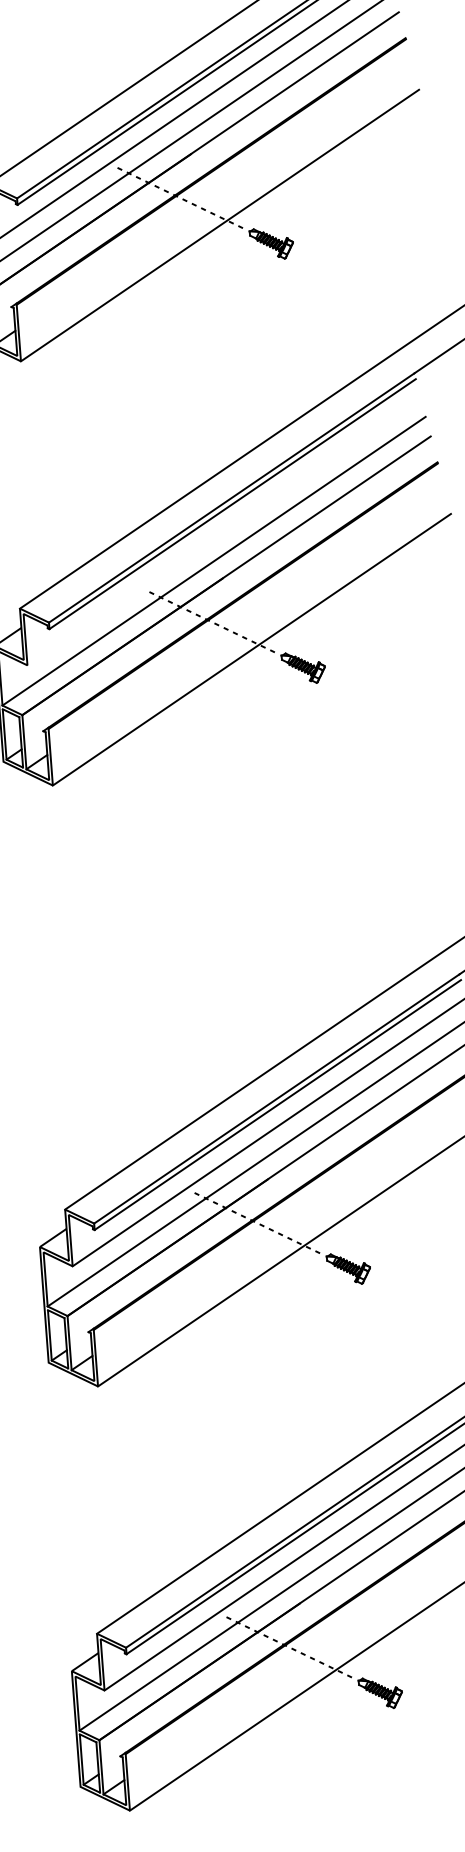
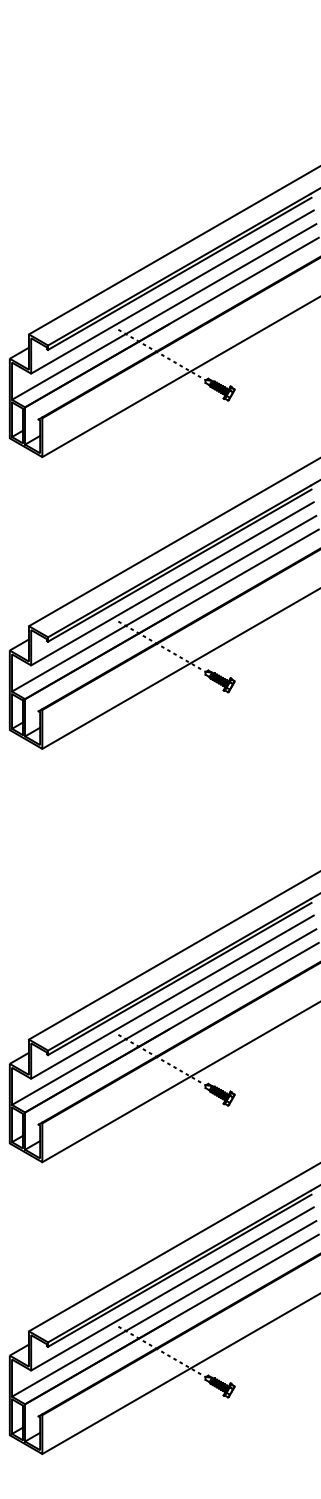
line: (223, 530) -> (172, 583), added

